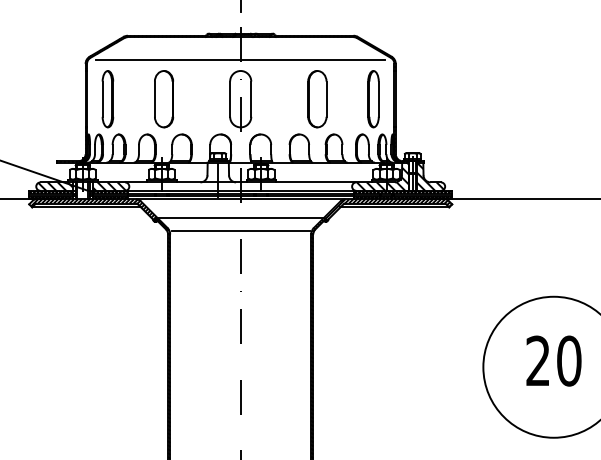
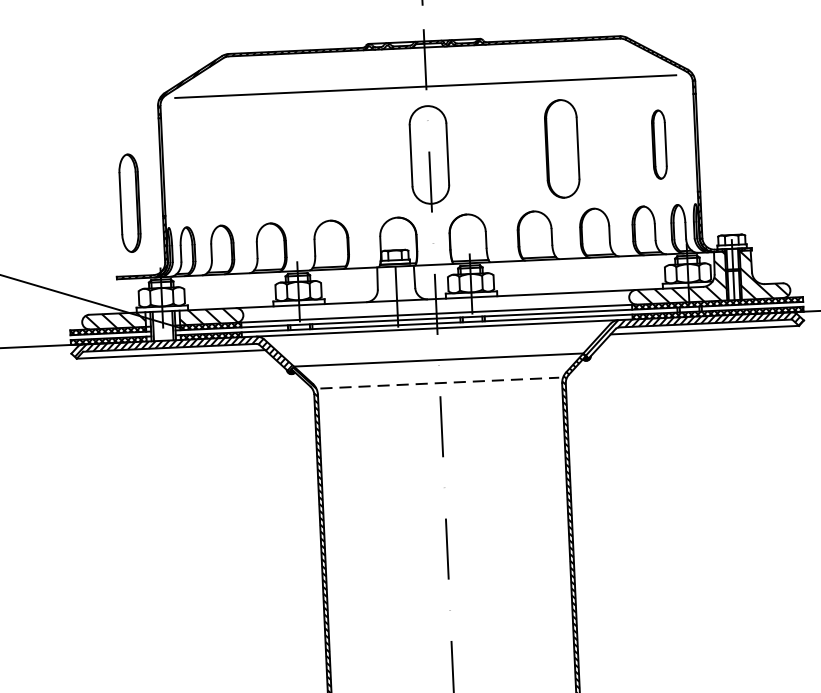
part: (107, 99) -> (129, 203), moved
part: (164, 99) -> (297, 161), removed
part: (373, 99) -> (659, 145), size x0.7
line: (240, 230) -> (439, 382), solid -> dashed

